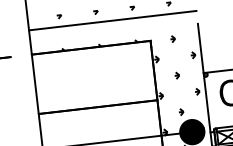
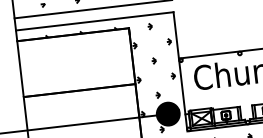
line: (113, 33) -> (94, 21), added

